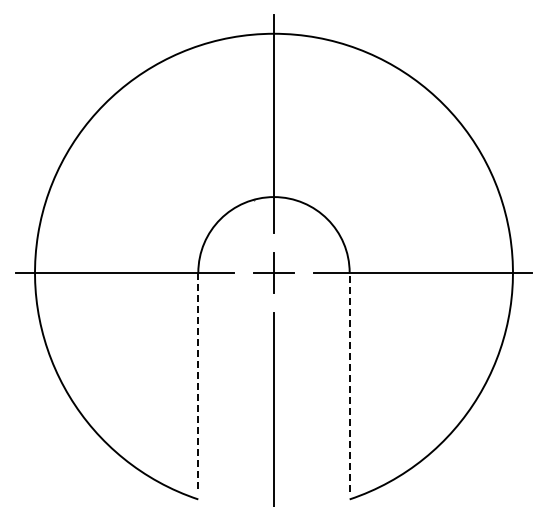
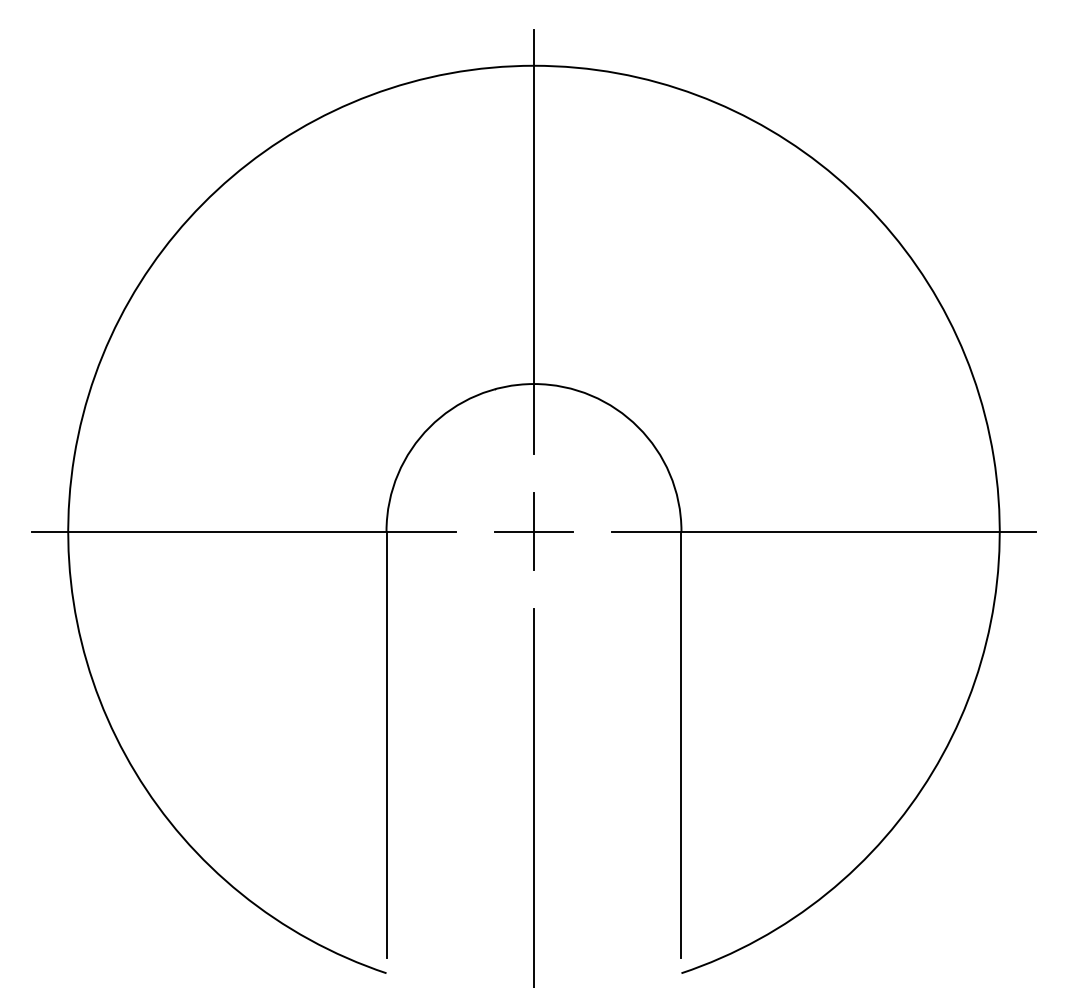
line: (198, 382) -> (386, 745), dashed -> solid
line: (349, 382) -> (681, 745), dashed -> solid

